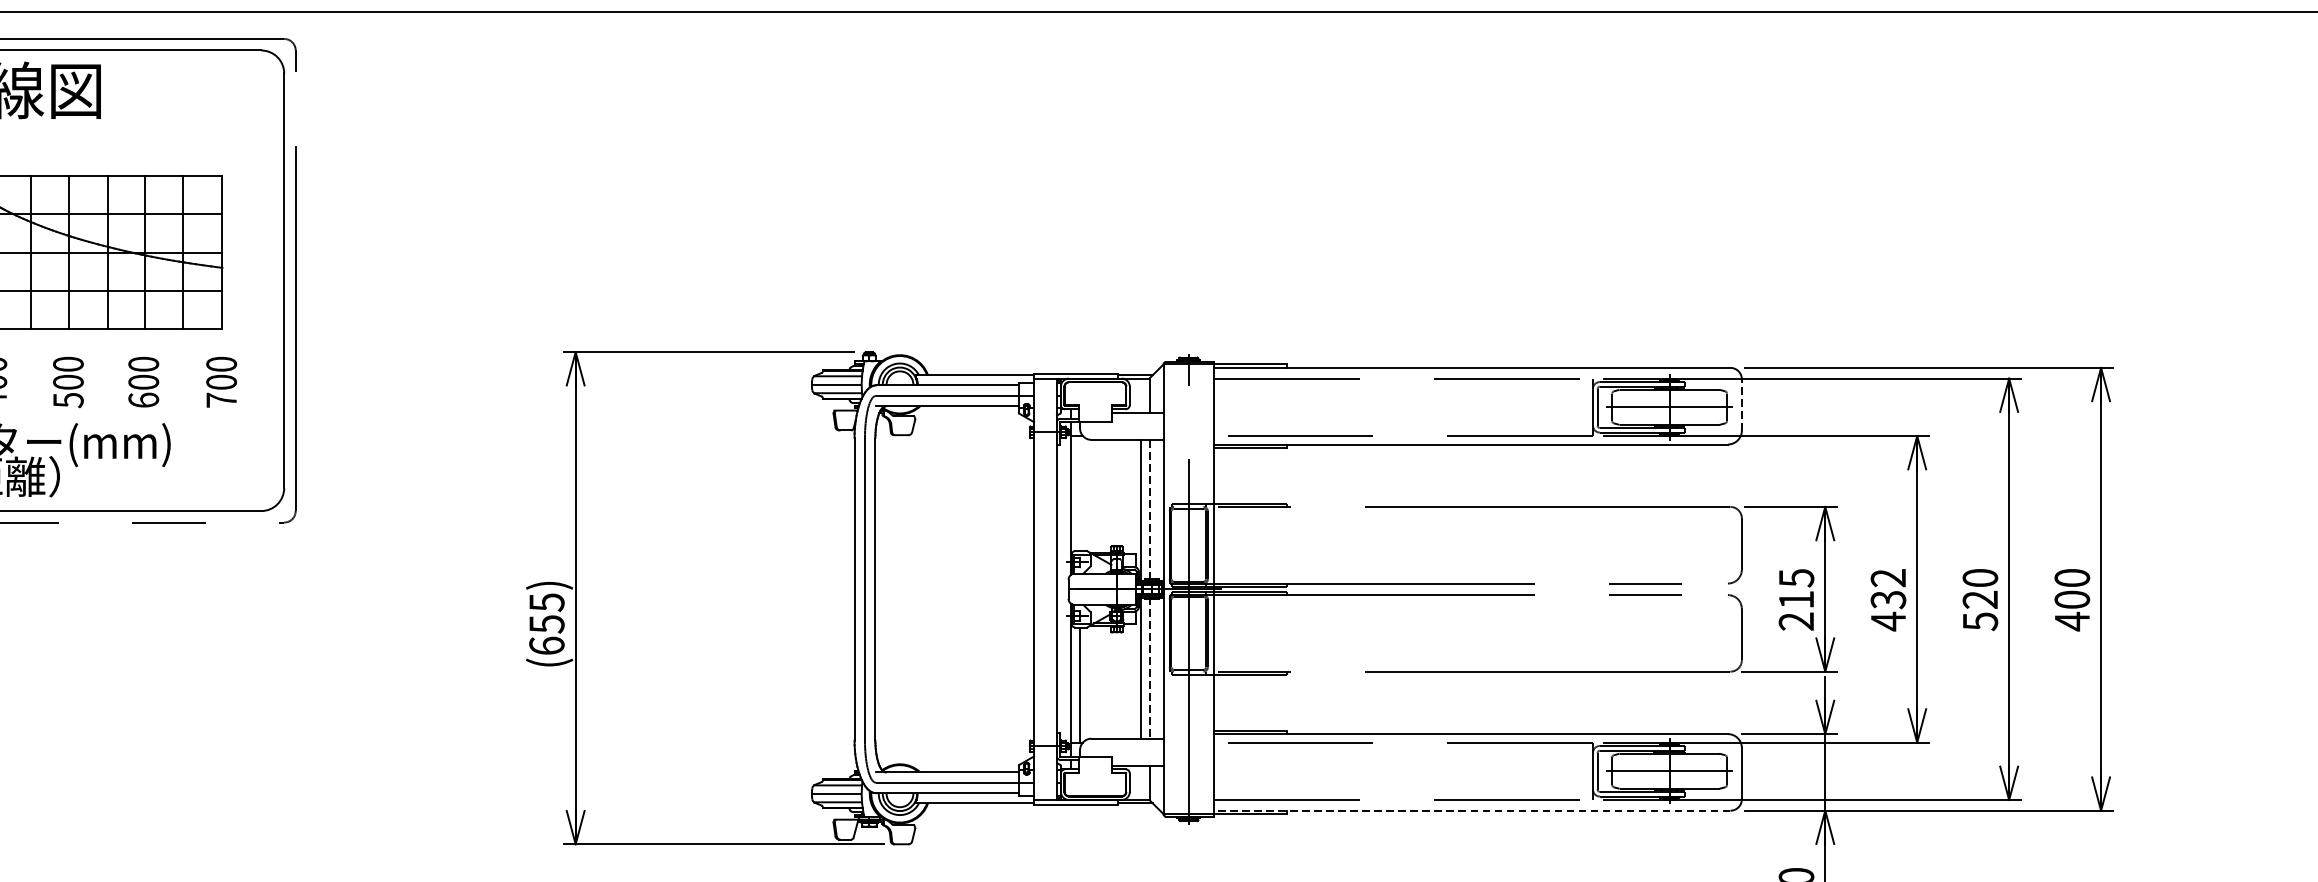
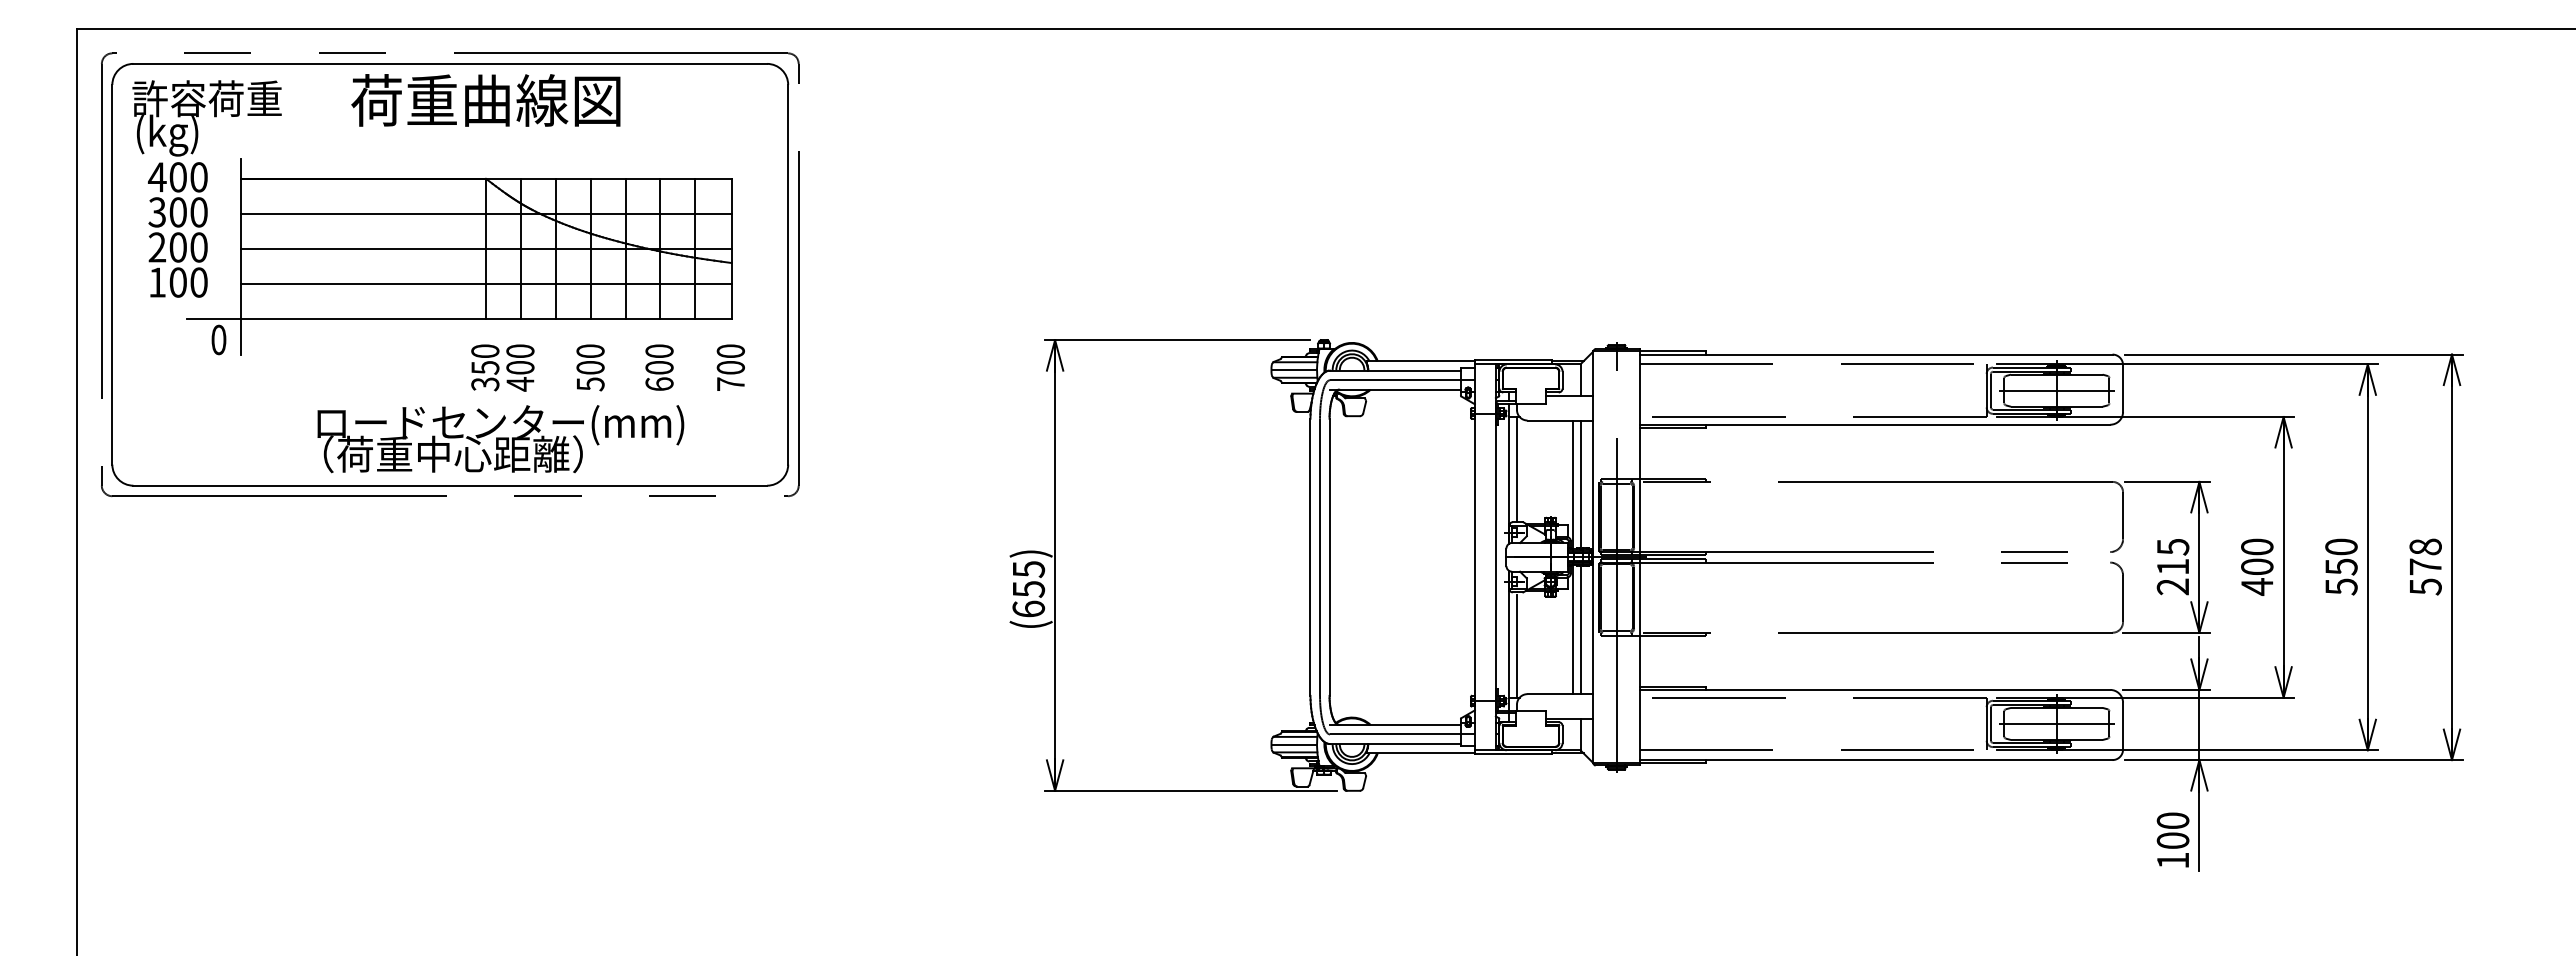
line: (1742, 404) -> (2123, 388), dashed -> solid
line: (1079, 493) -> (1516, 469), added
line: (1149, 510) -> (1580, 485), dashed -> solid
text: (1888, 588) -> (2257, 556), 432 -> 400
text: (1980, 599) -> (2341, 566), 520 -> 550
text: (2072, 599) -> (2425, 566), 400 -> 578
line: (1149, 668) -> (1580, 629), dashed -> solid
line: (1471, 811) -> (1875, 760), dashed -> solid

